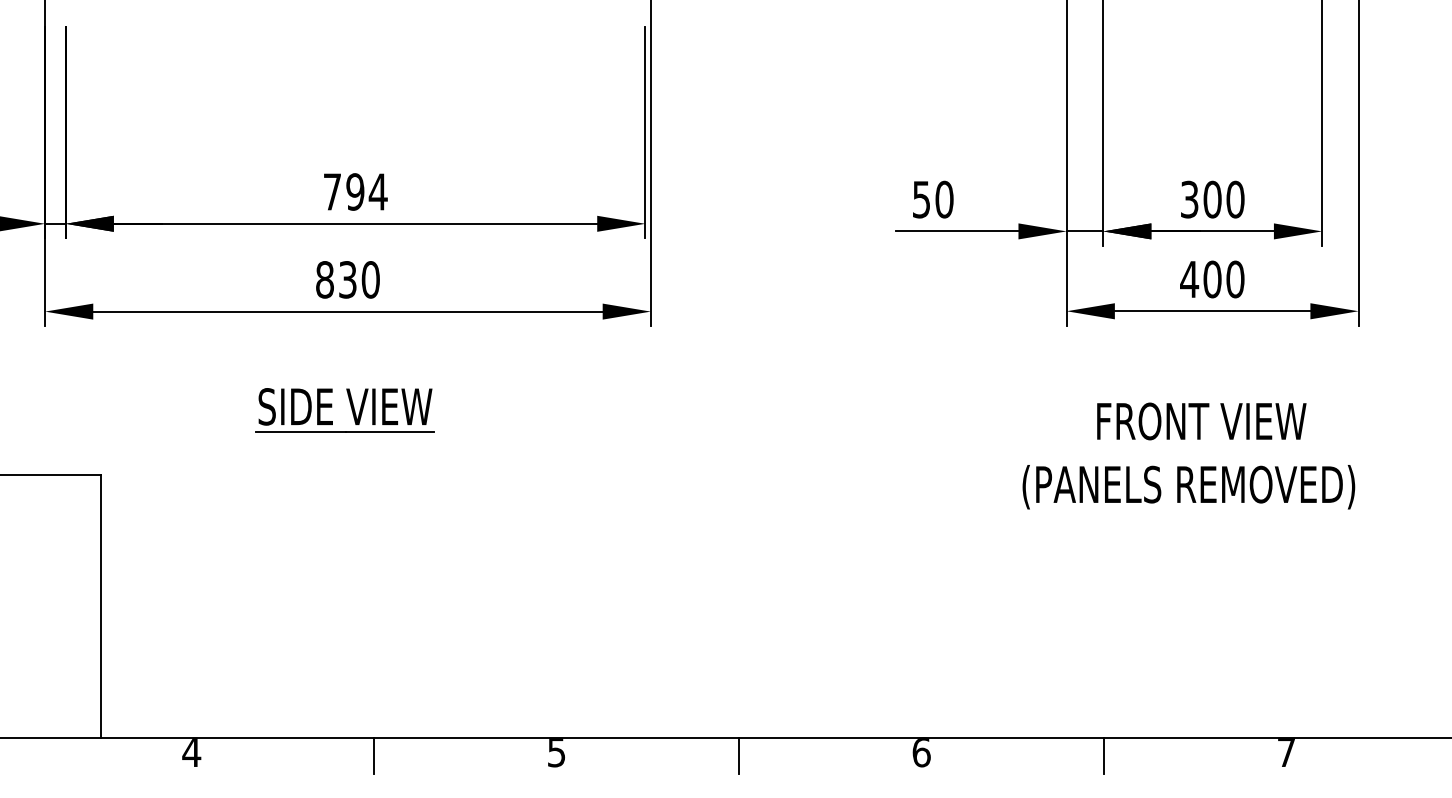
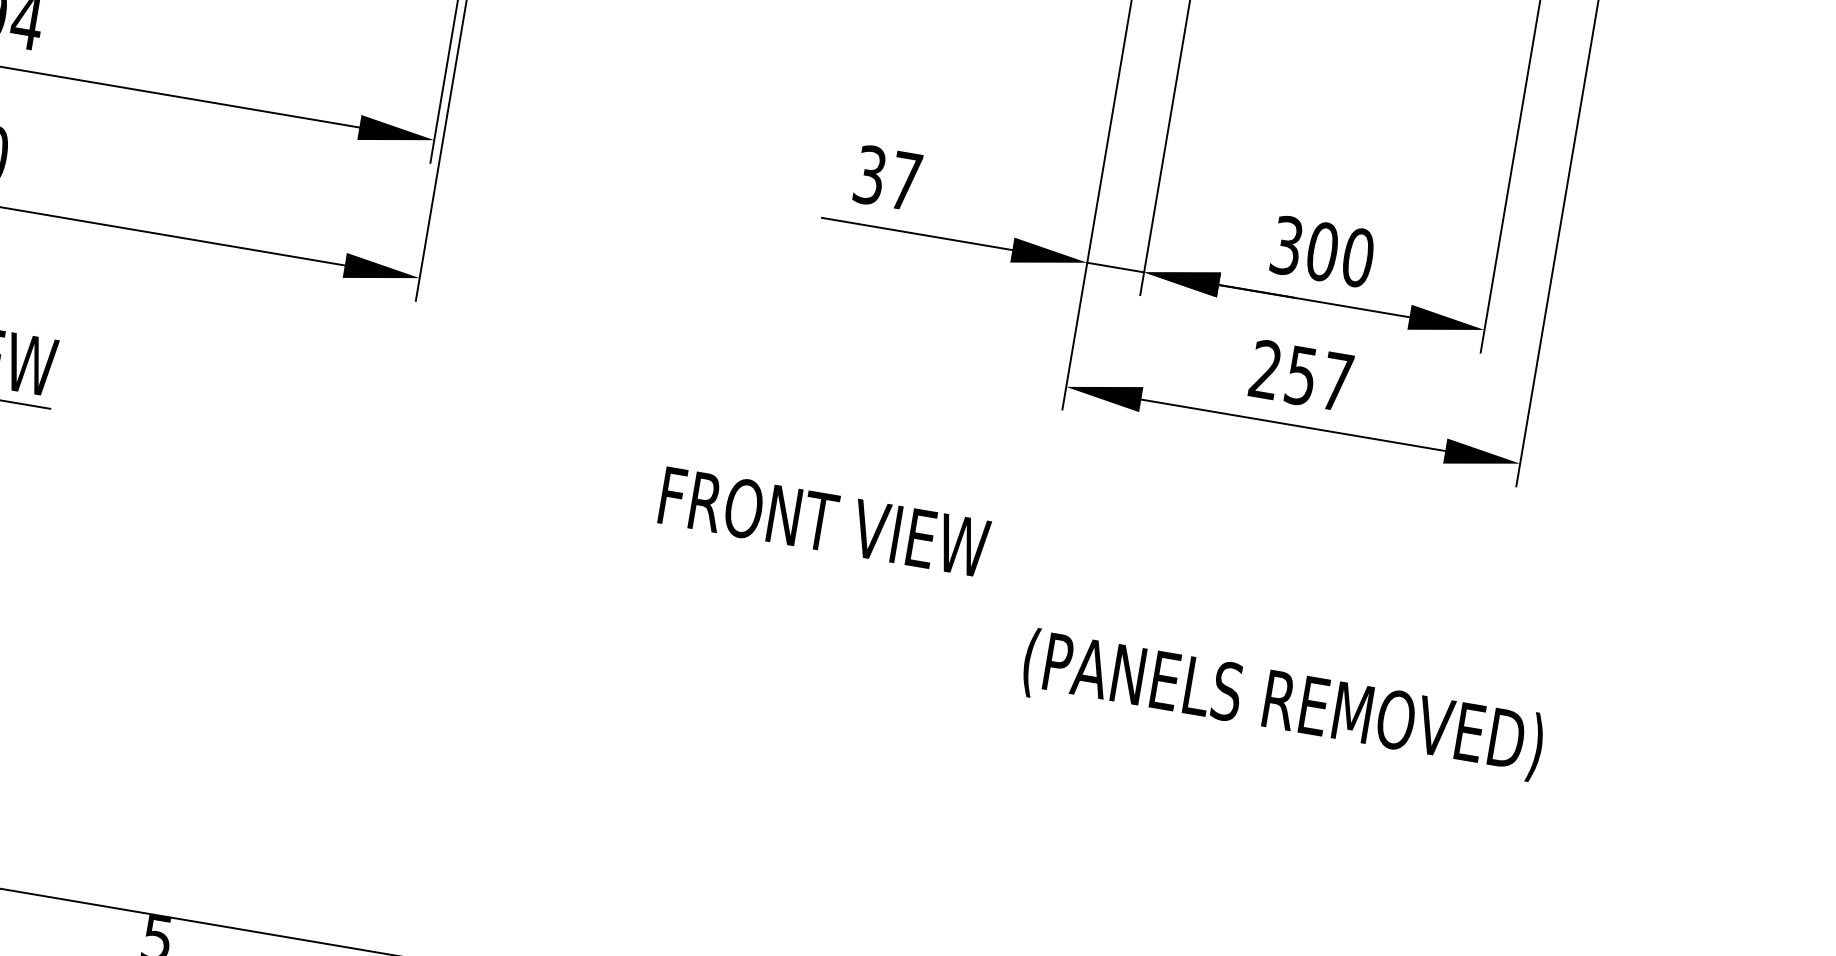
text: (933, 199) -> (888, 178), 50 -> 37
text: (1212, 279) -> (1301, 375), 400 -> 257
text: (1201, 421) -> (824, 522), moved
text: (1188, 487) -> (1282, 705), moved

